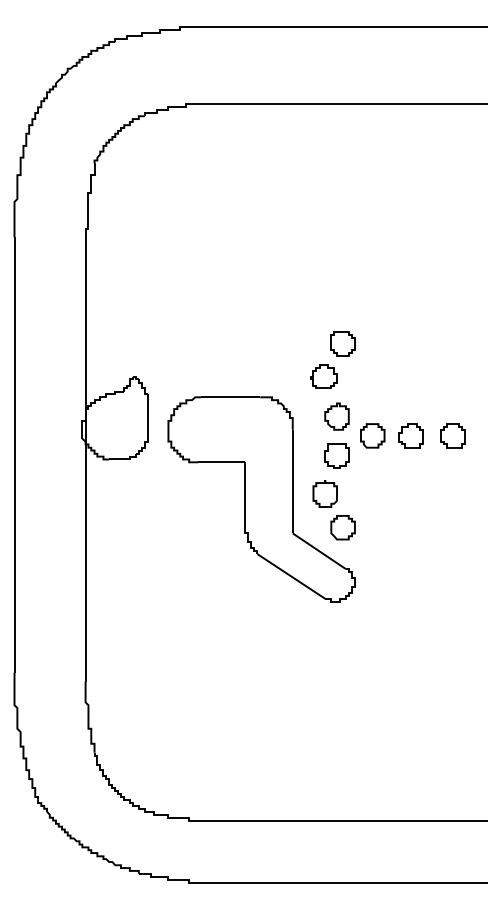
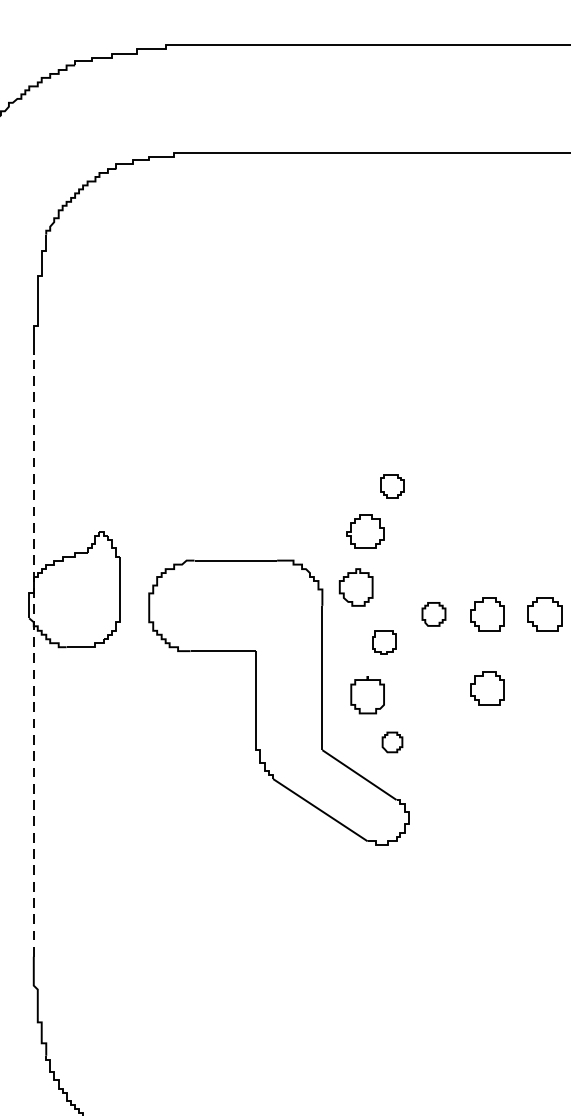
part: (342, 343) -> (391, 485), size x0.7
part: (336, 416) -> (355, 587), moved
part: (372, 435) -> (433, 613), size x0.7
part: (336, 455) -> (383, 641), size x0.7
line: (85, 465) -> (33, 655), solid -> dashed
part: (410, 488) -> (486, 687), added
part: (342, 527) -> (391, 741), size x0.6

